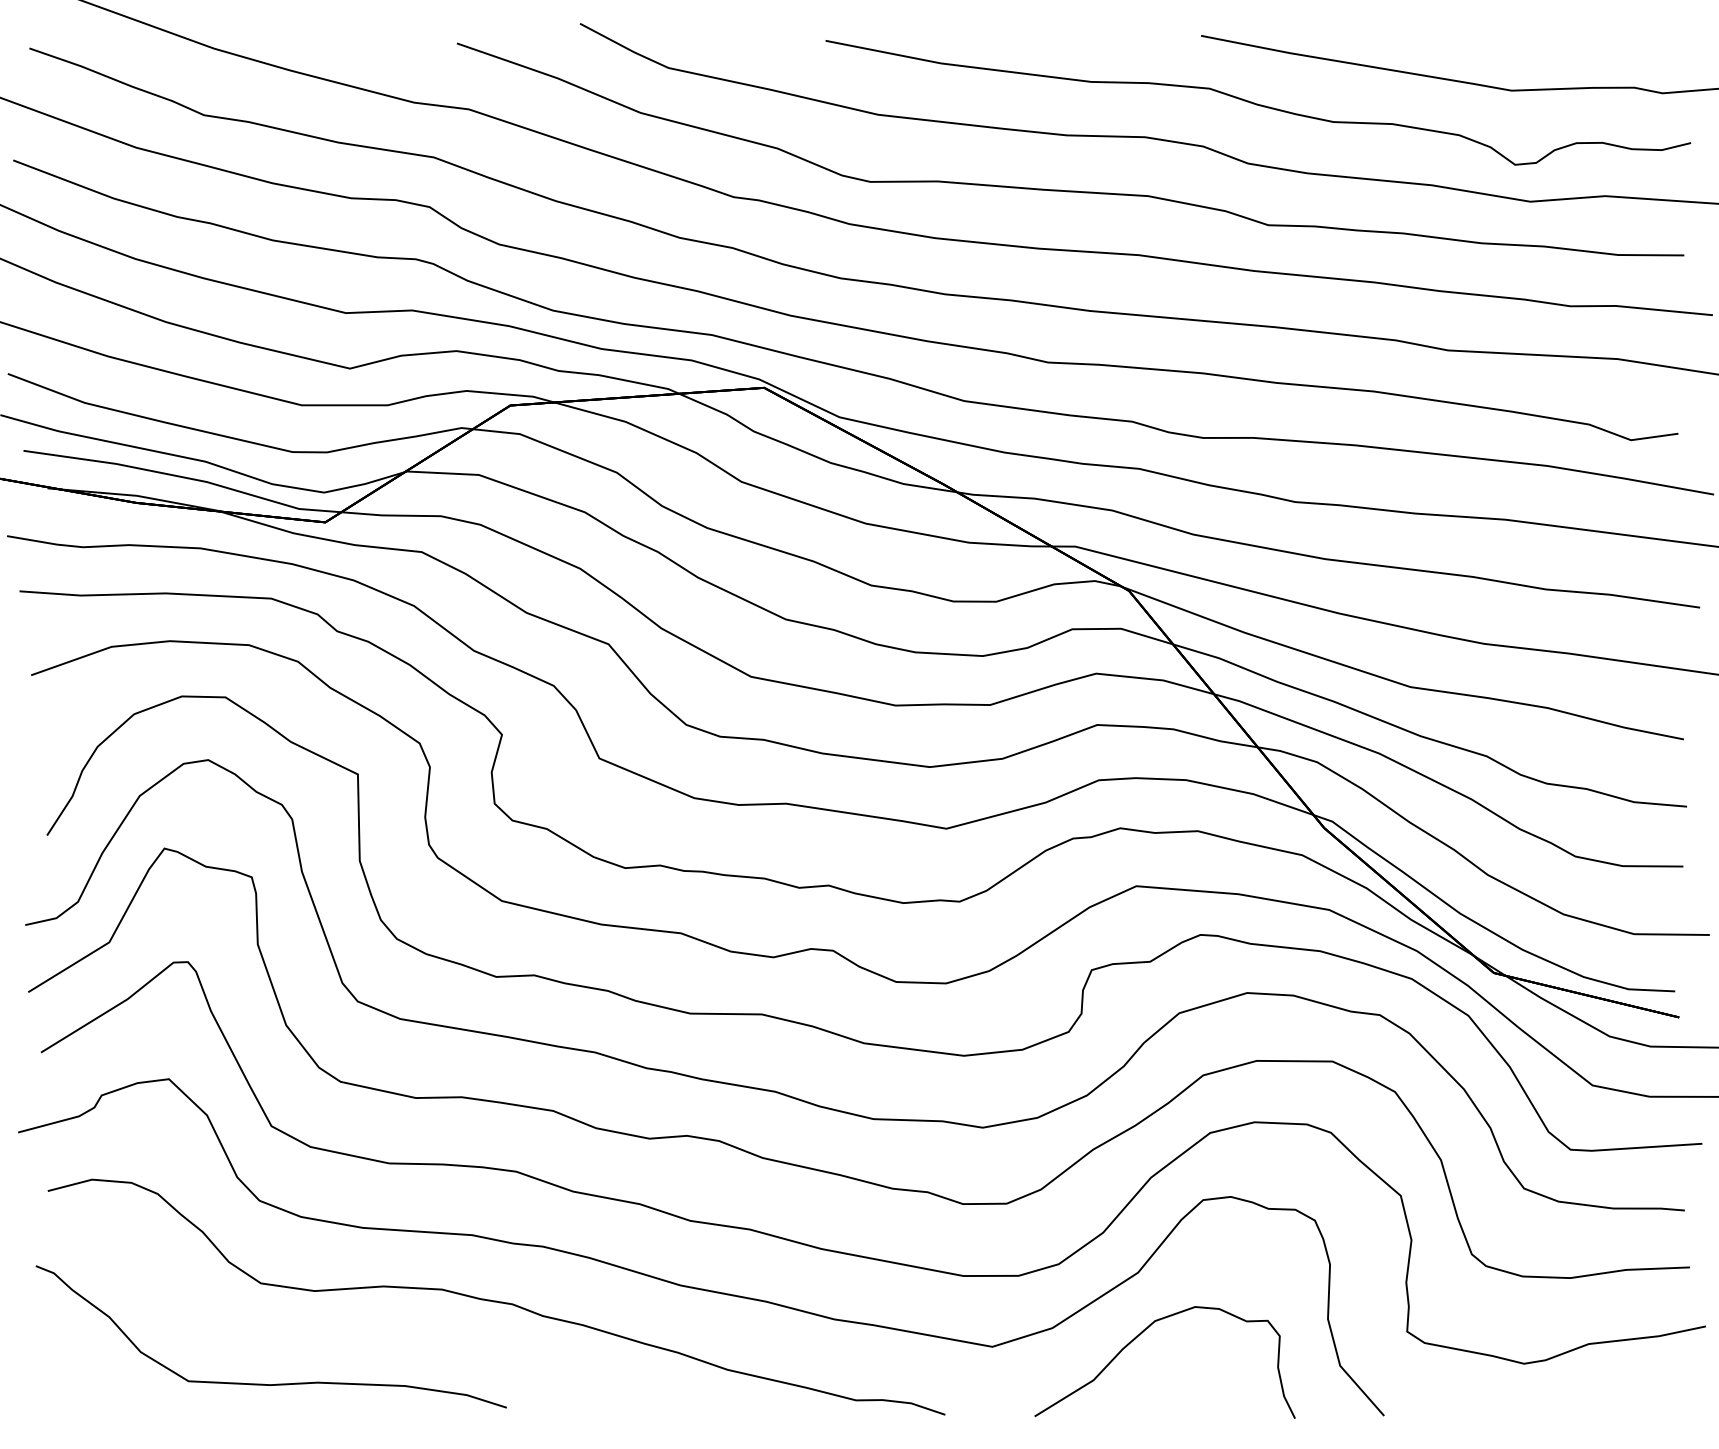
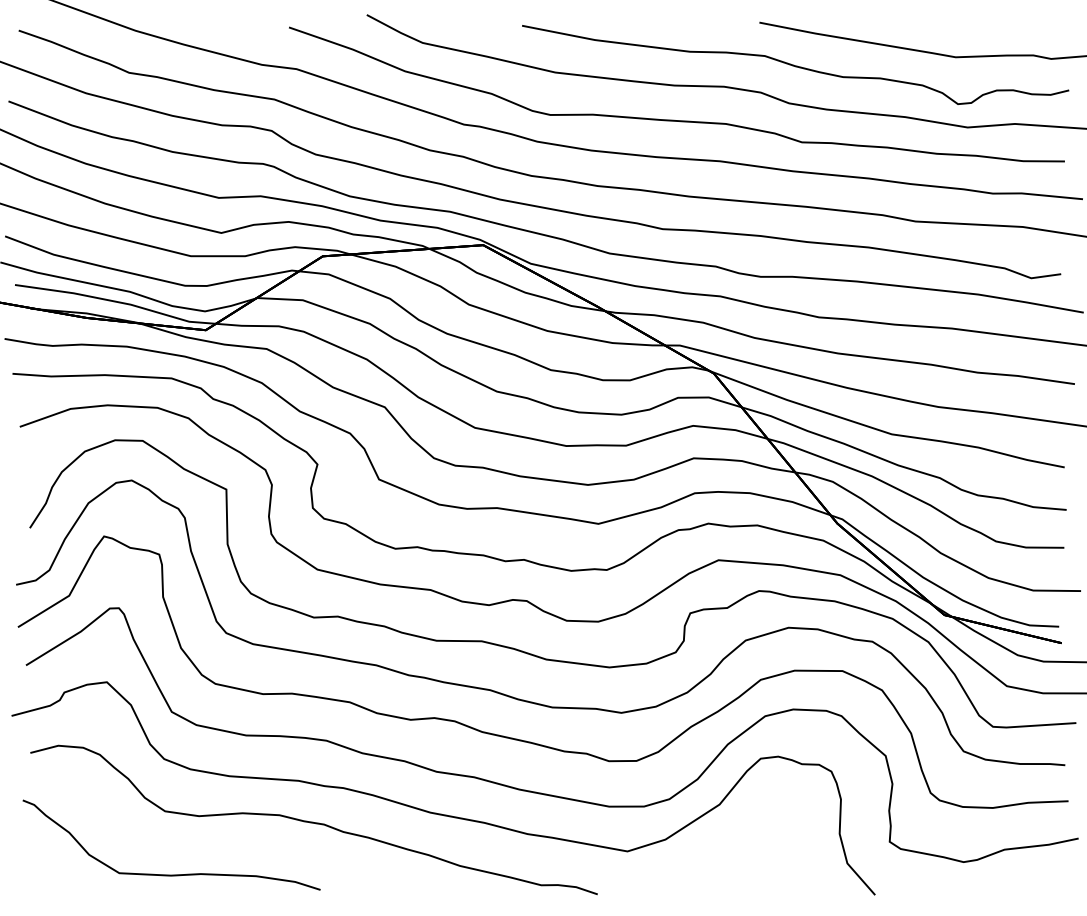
curve: (1141, 1335) -> (721, 844), removed

